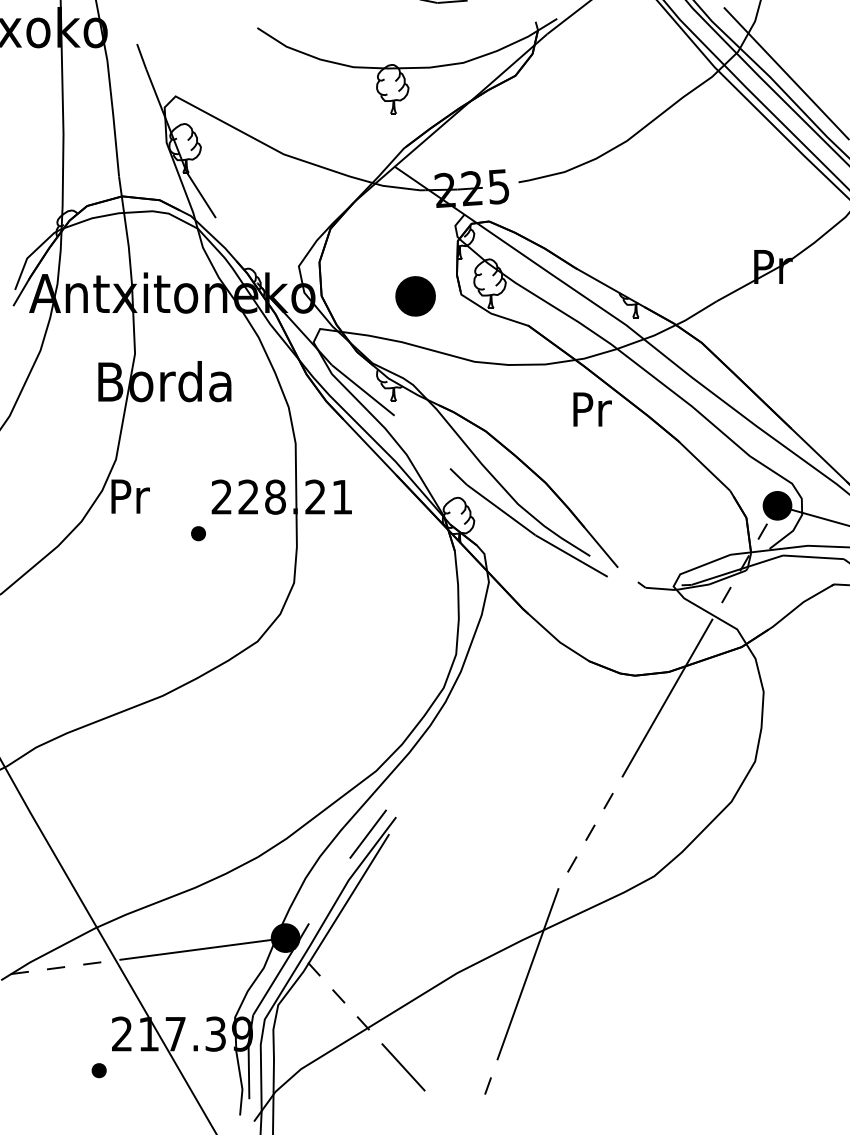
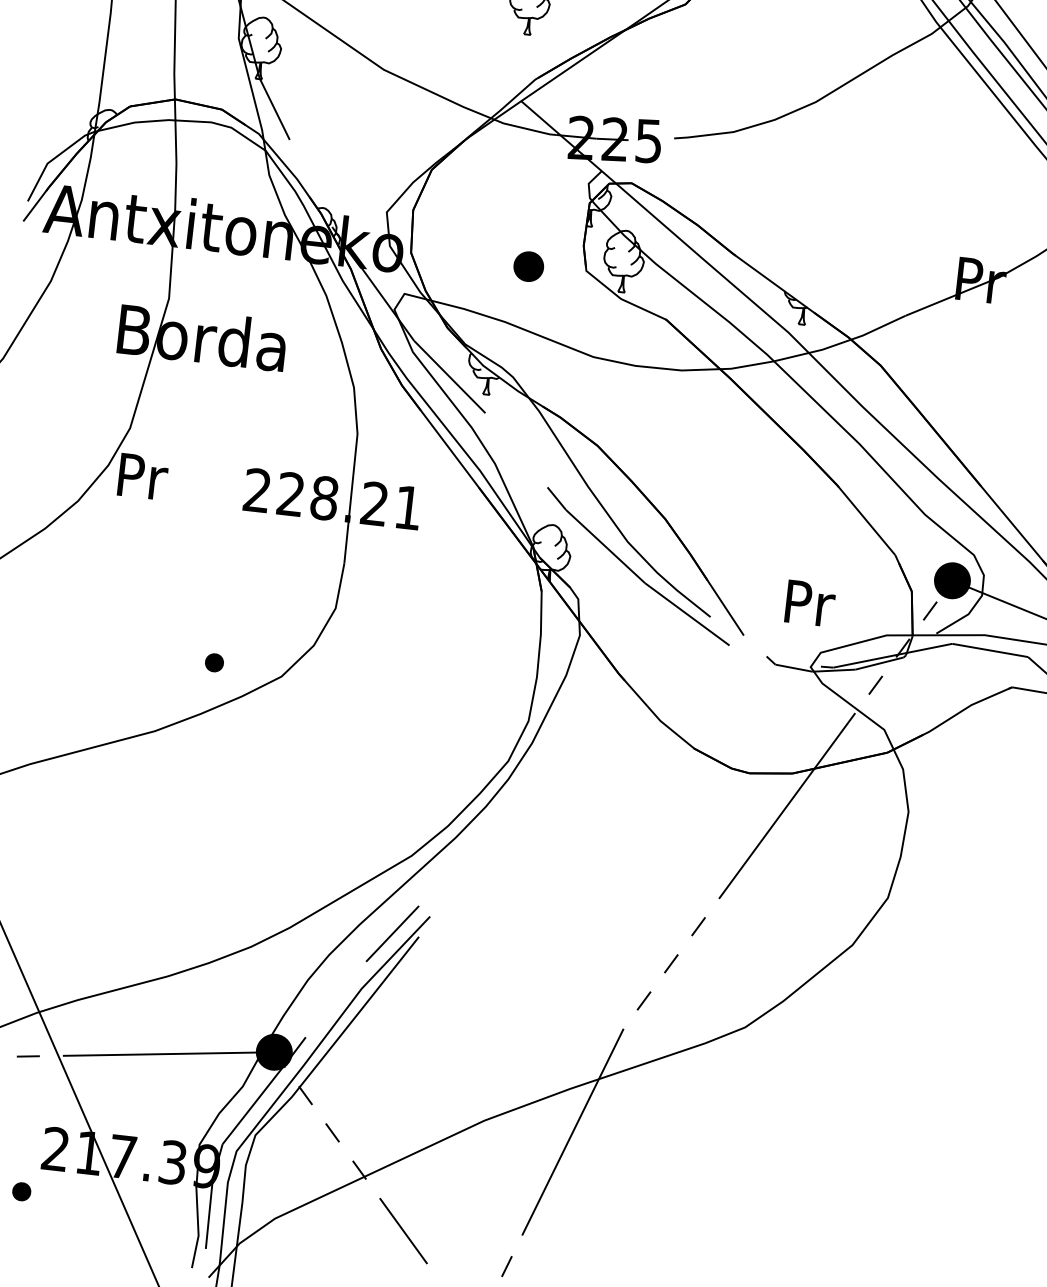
part: (415, 296) -> (528, 266), size x0.6
text: (592, 409) -> (810, 603), moved
part: (198, 533) -> (214, 662), moved

